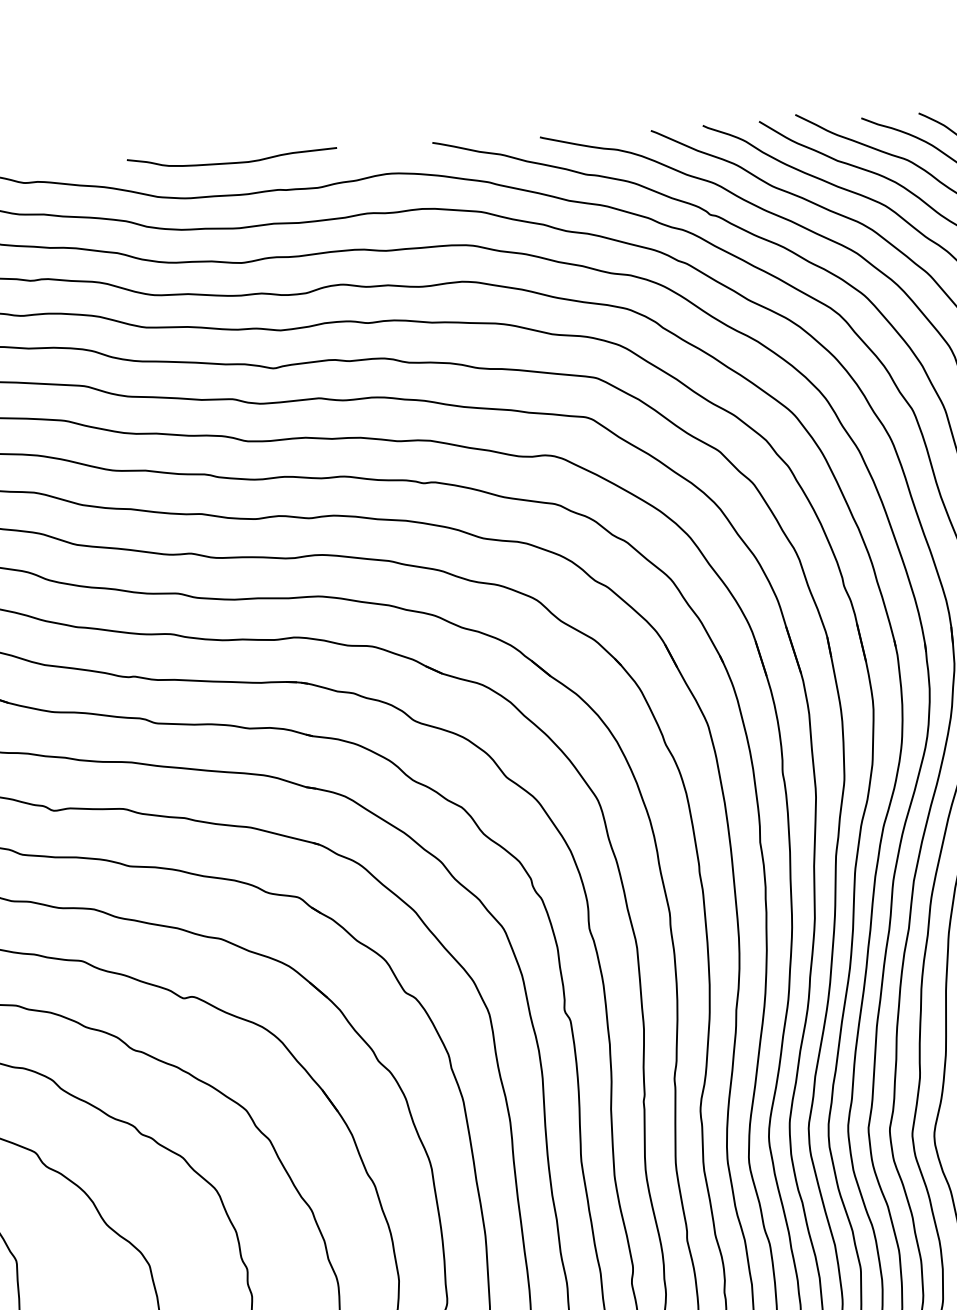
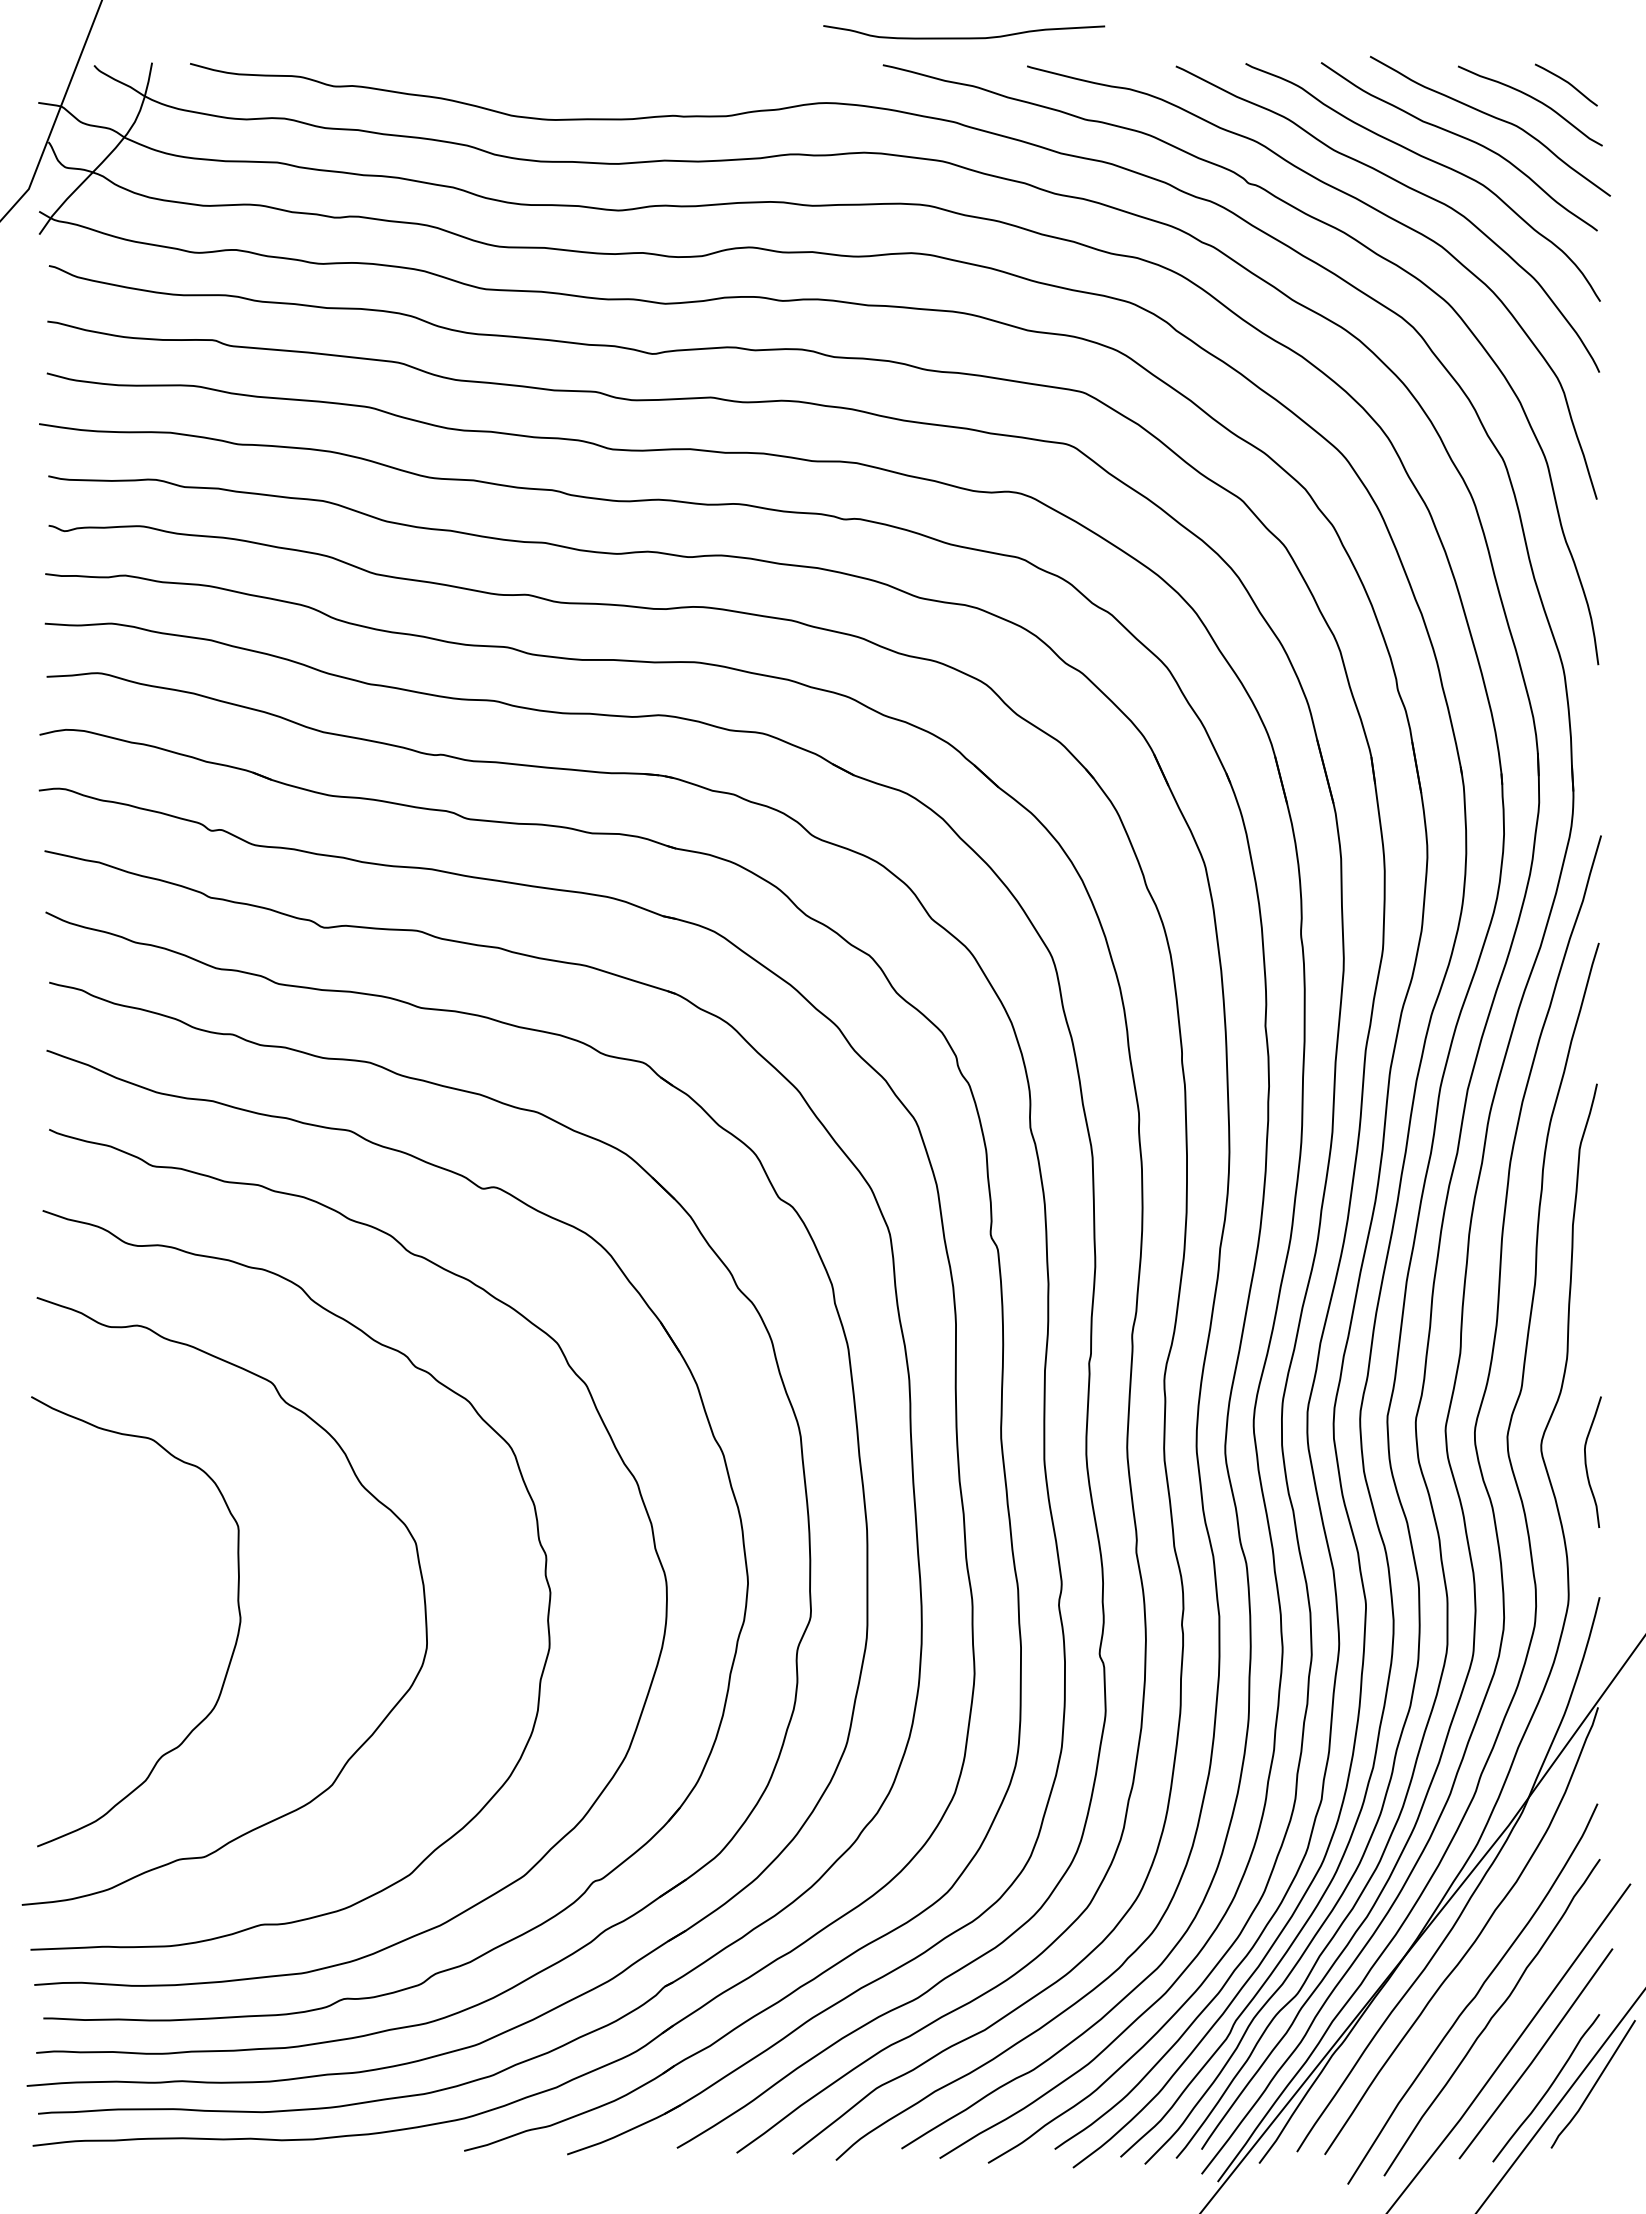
curve: (232, 162) -> (964, 37), moved

